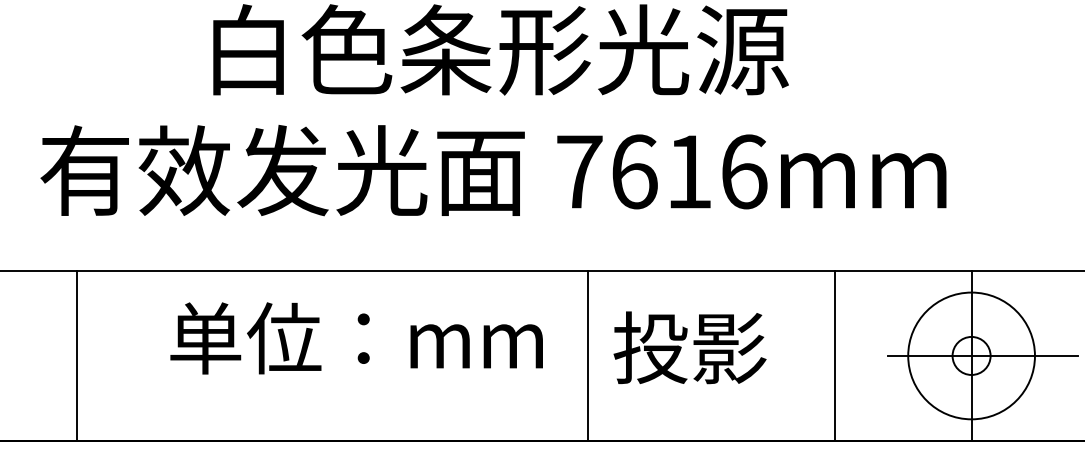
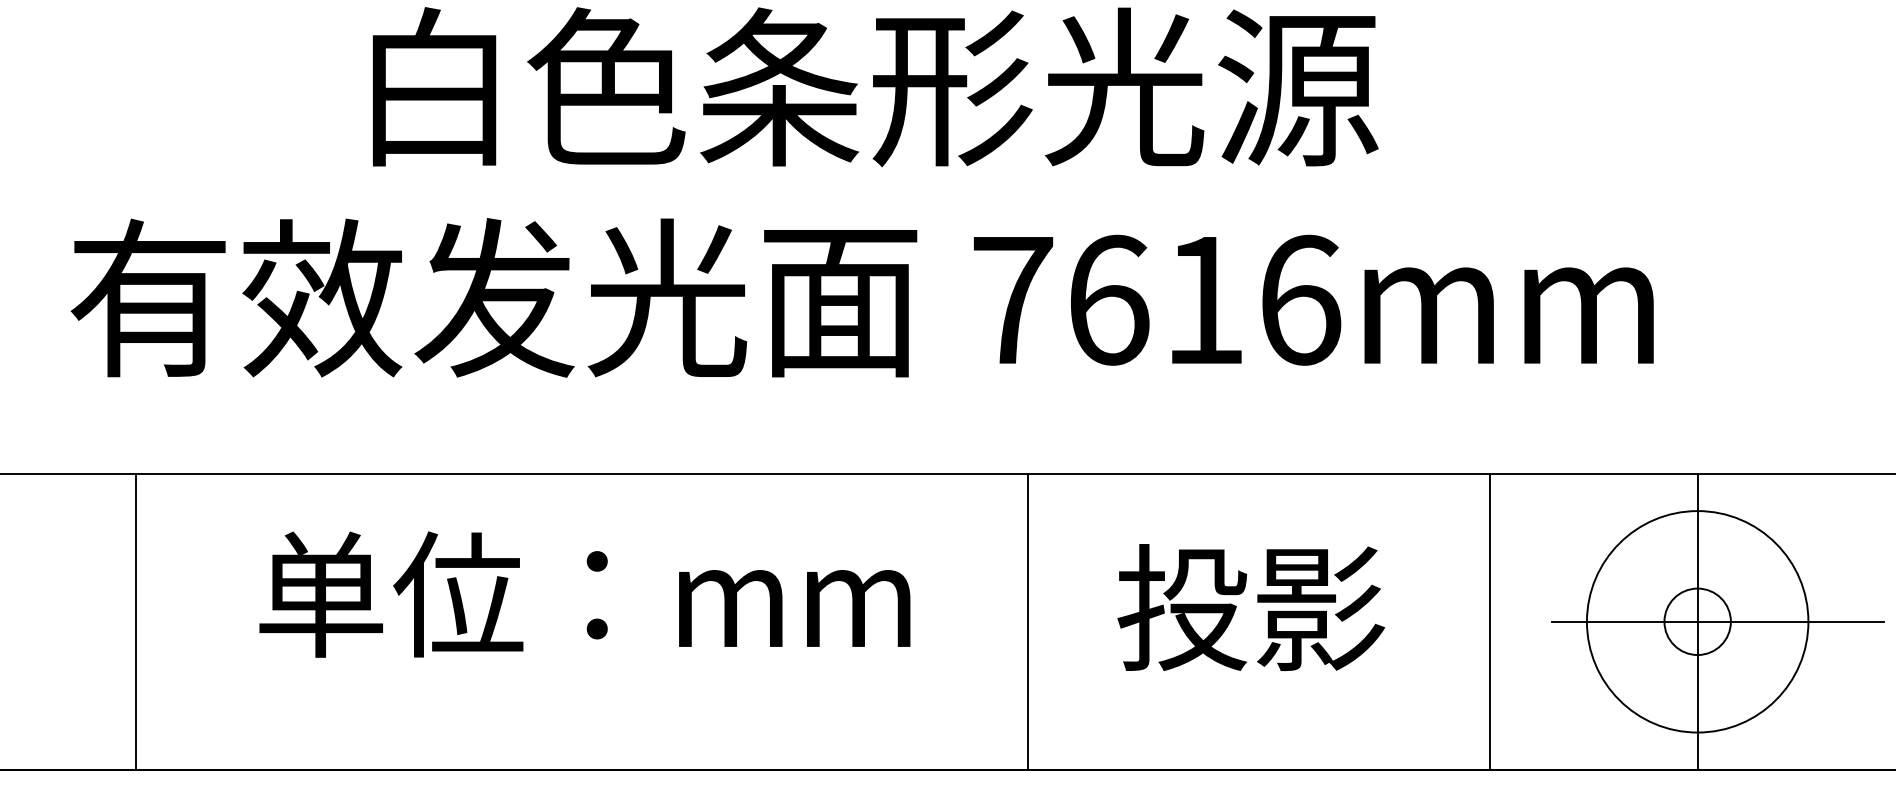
text: (356, 338) -> (584, 594), moved
text: (689, 347) -> (1250, 607), moved
line: (834, 355) -> (1489, 621), moved

